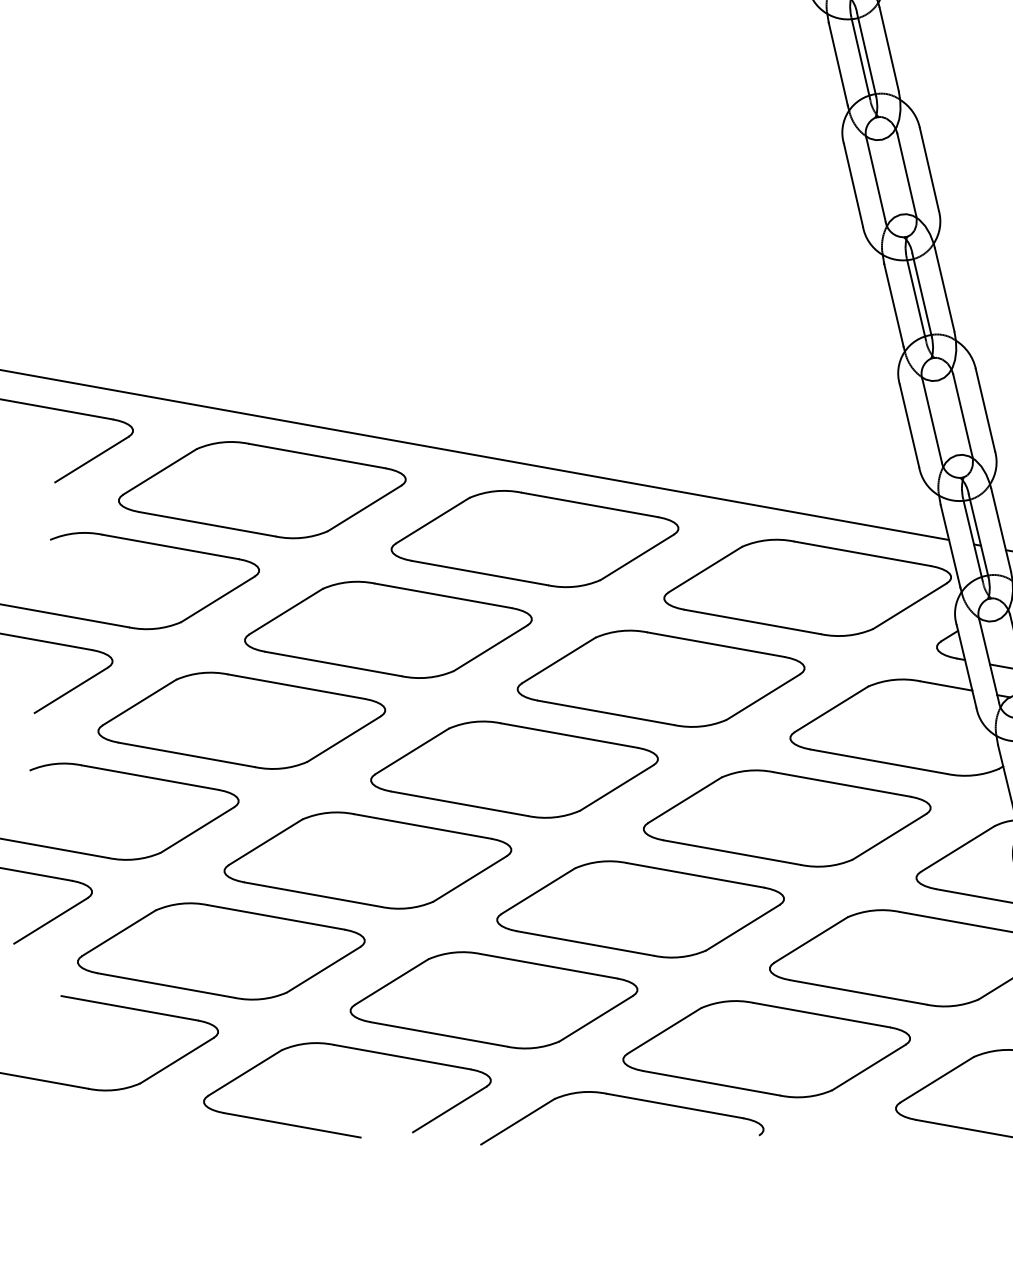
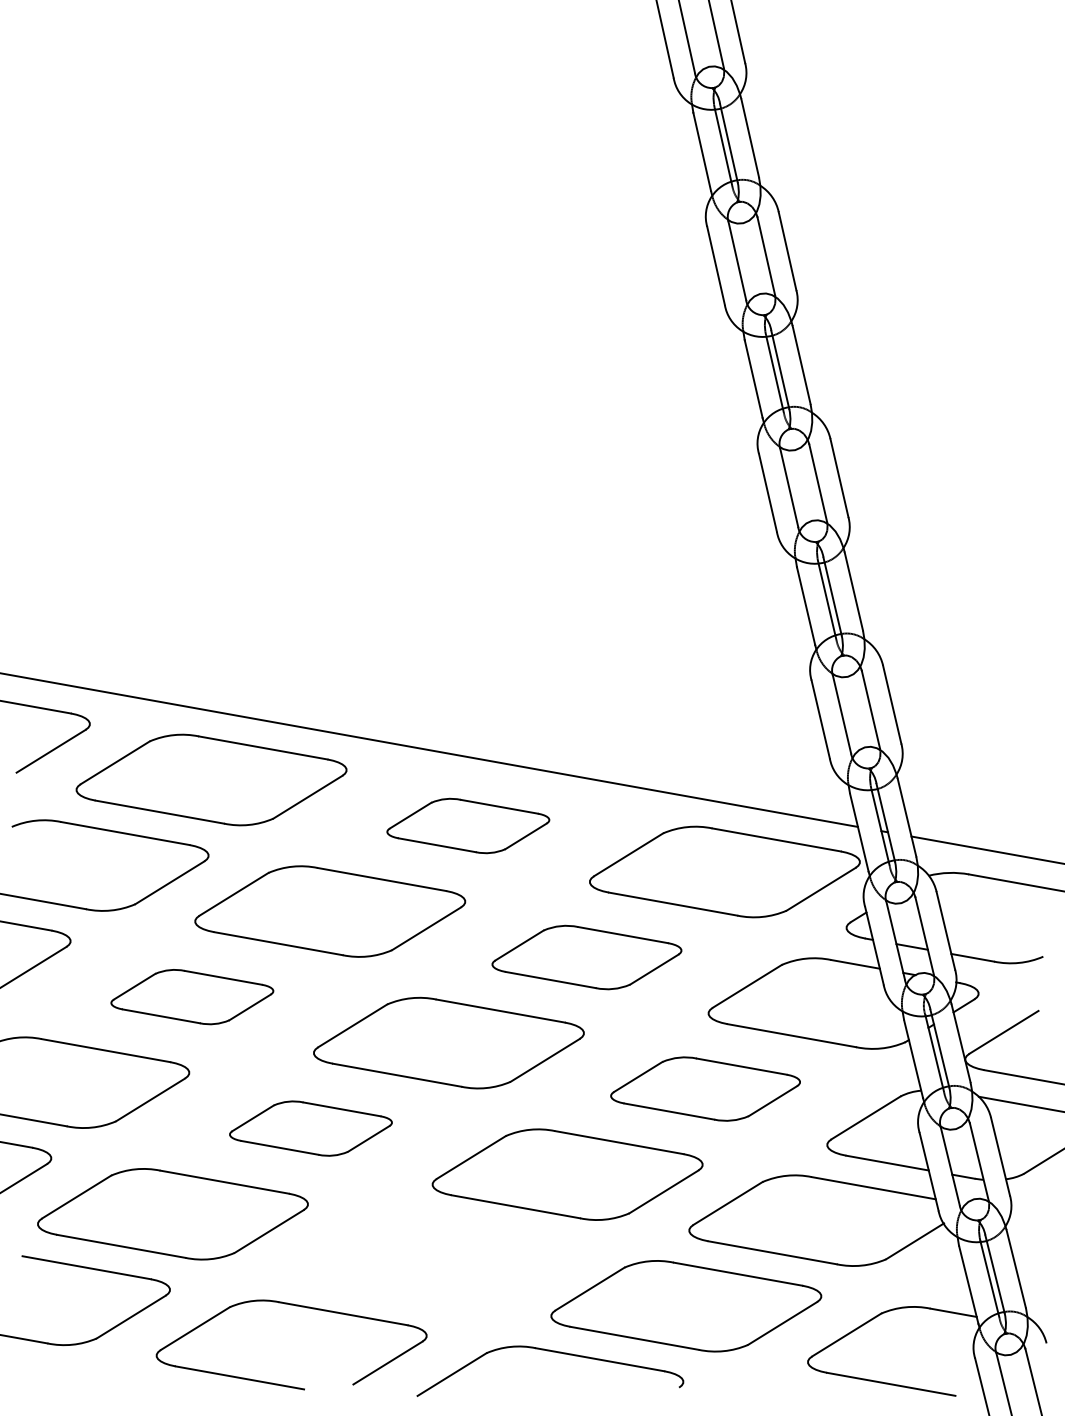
part: (535, 538) -> (468, 825), size x0.6
part: (660, 678) -> (586, 957), size x0.7
part: (242, 720) -> (192, 996), size x0.6
part: (787, 817) -> (705, 1088), size x0.7
part: (367, 860) -> (310, 1128), size x0.6
part: (493, 1000) -> (429, 1260), removed

